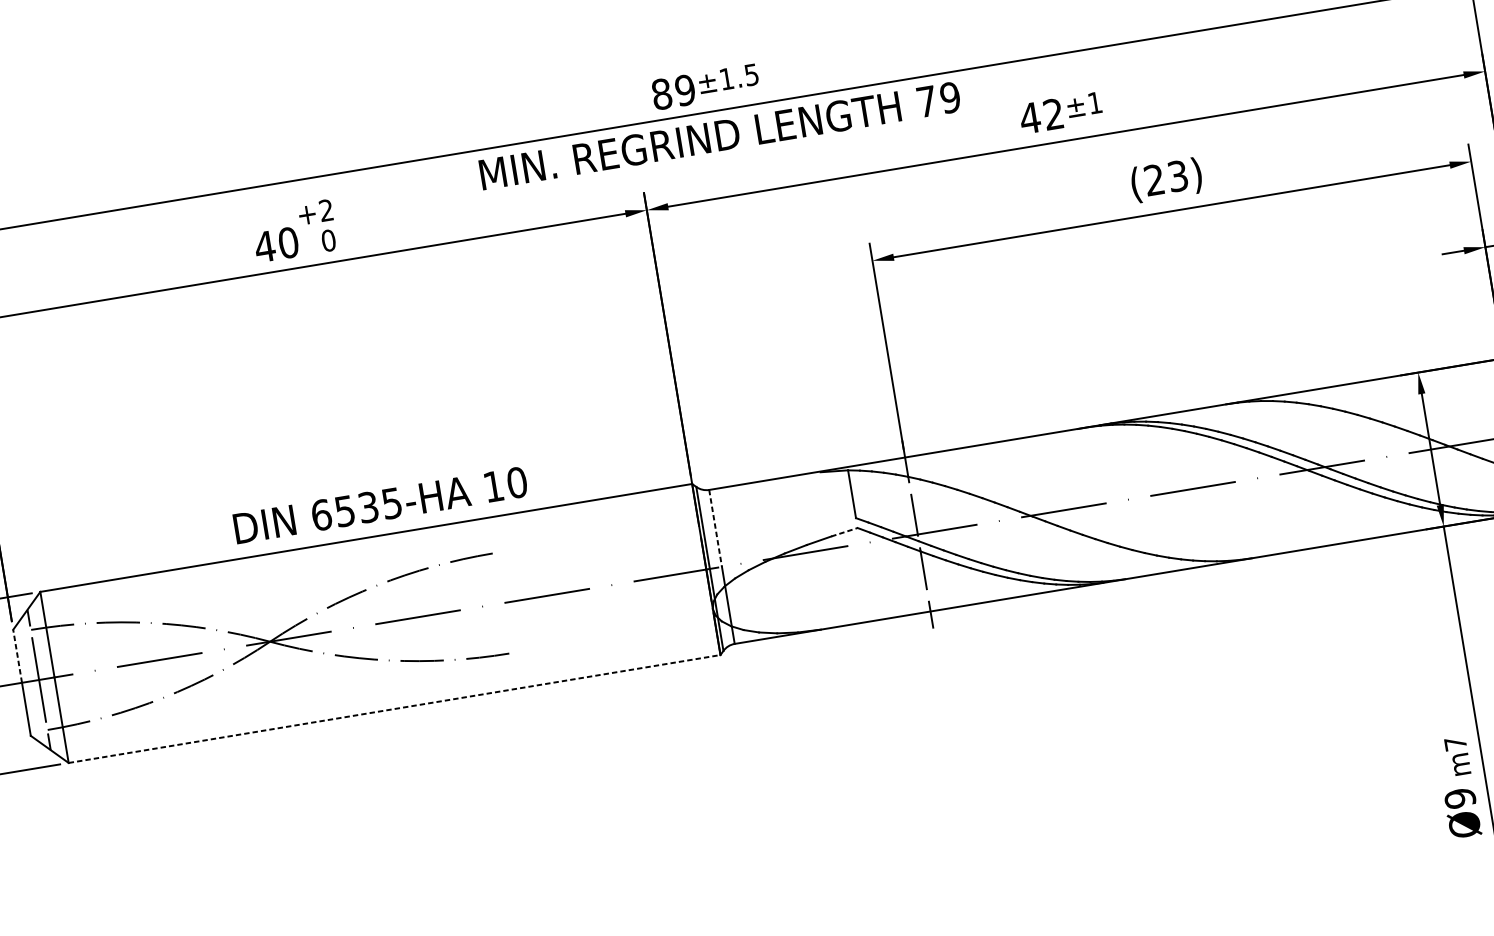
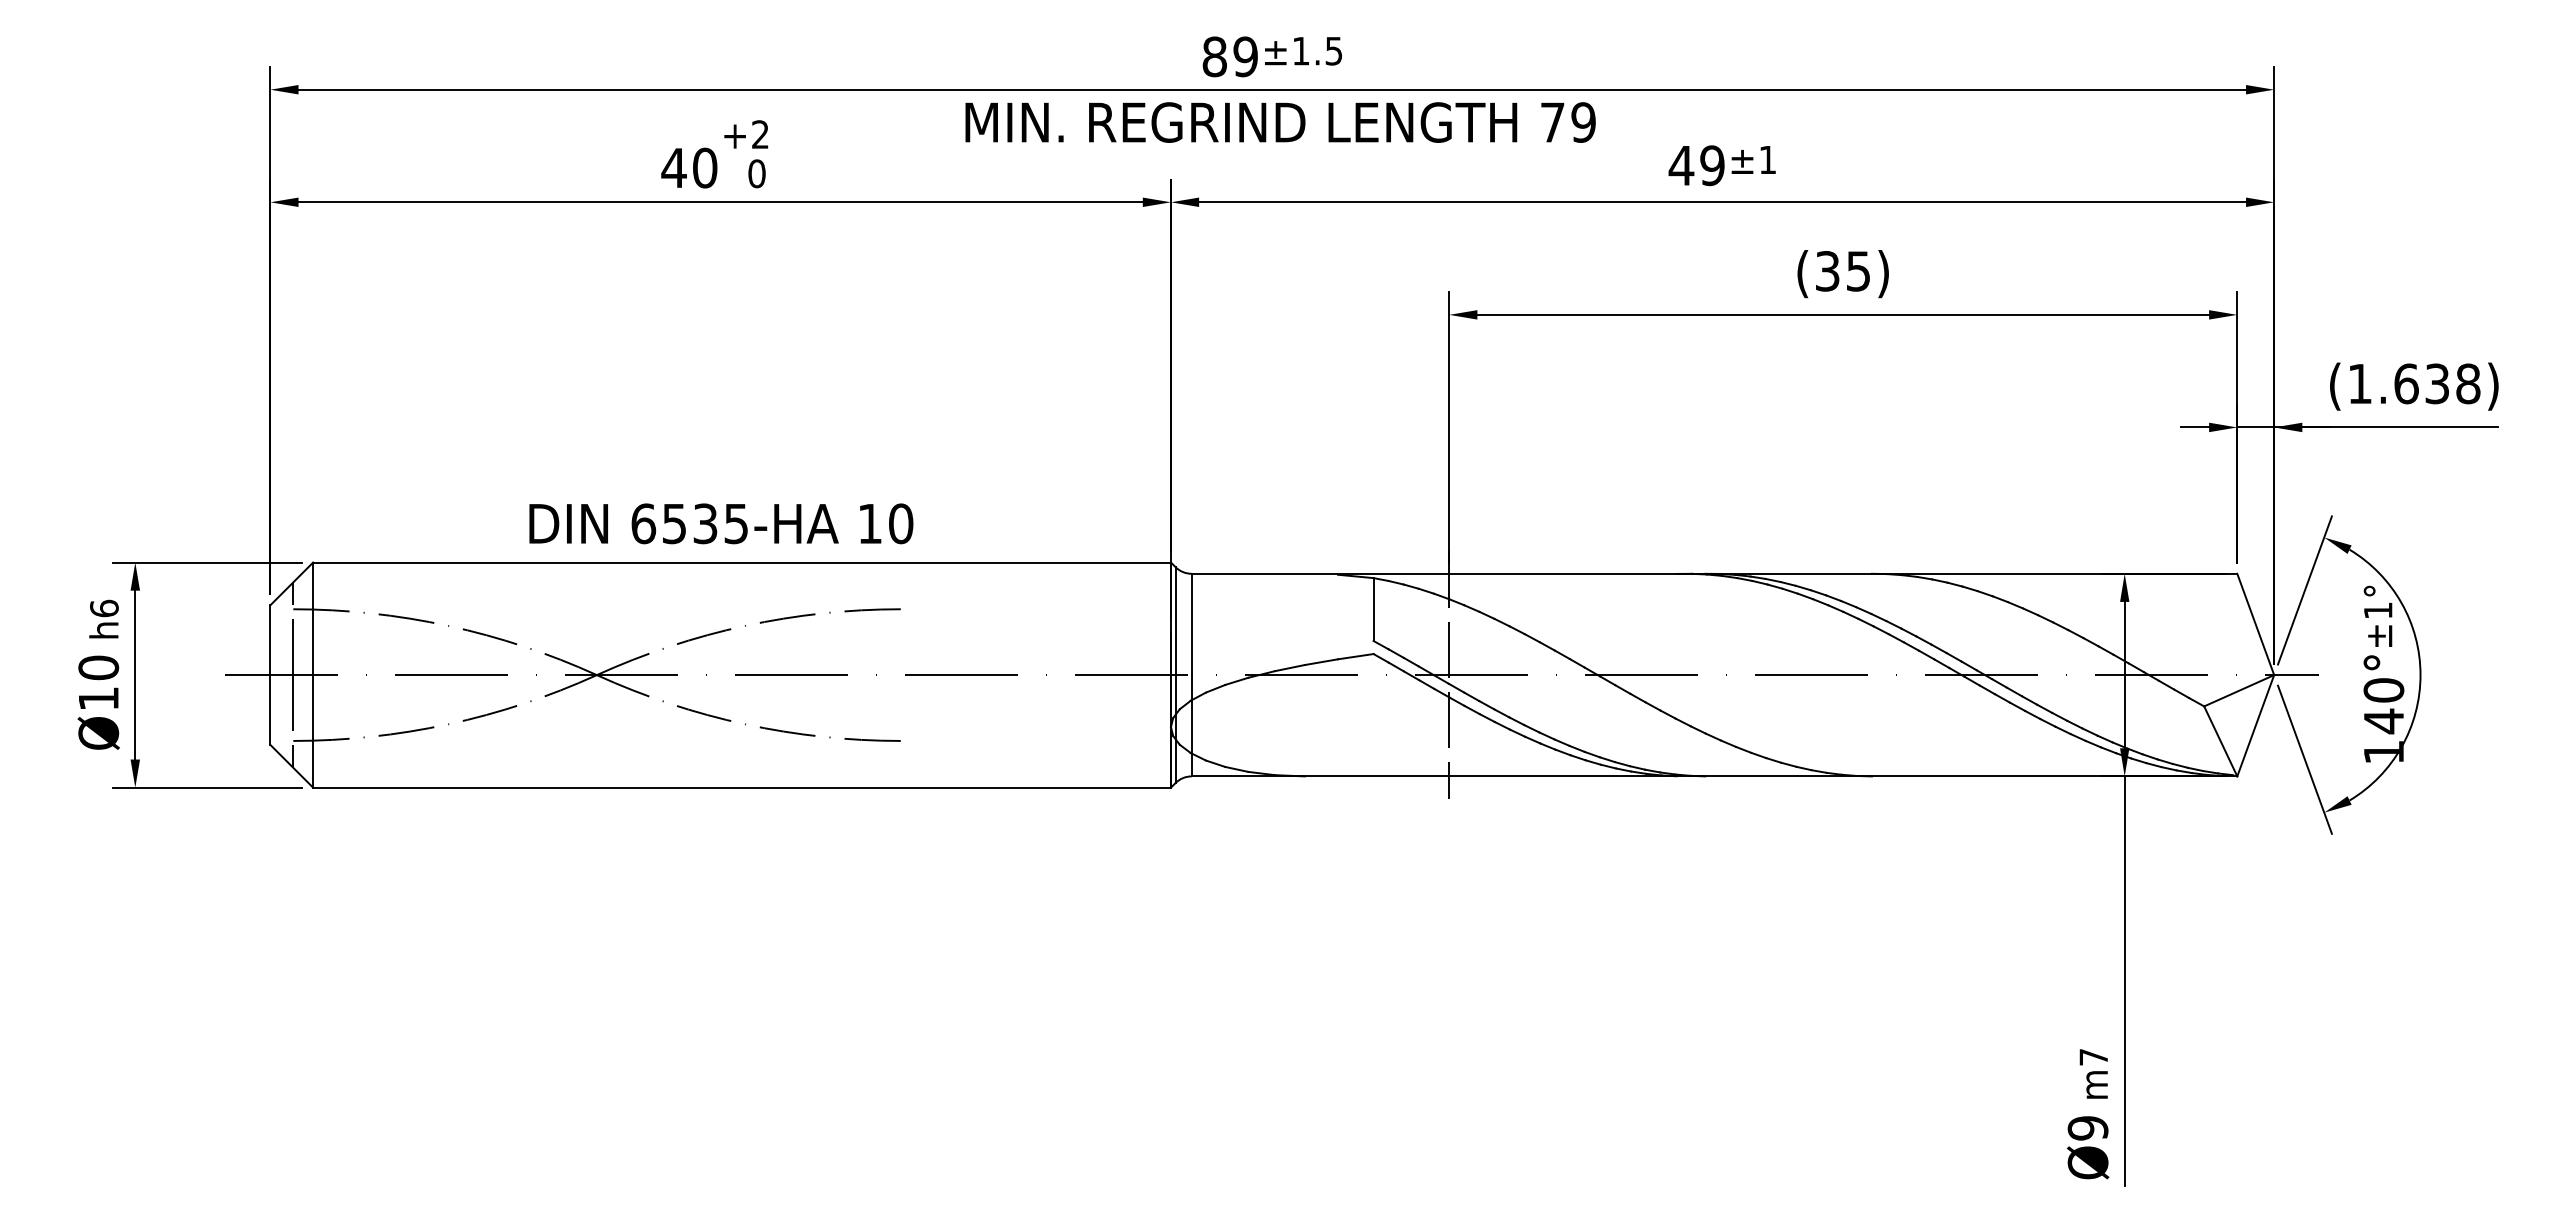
text: (1053, 114) -> (1712, 165), 42 -> 49
text: (1165, 178) -> (1842, 271), (23) -> (35)
text: (380, 505) -> (721, 523), moved
line: (715, 528) -> (1191, 624), dashed -> solid
line: (844, 532) -> (1356, 656), dashed -> solid
line: (17, 656) -> (270, 640), dashed -> solid
line: (394, 708) -> (742, 787), dashed -> solid

